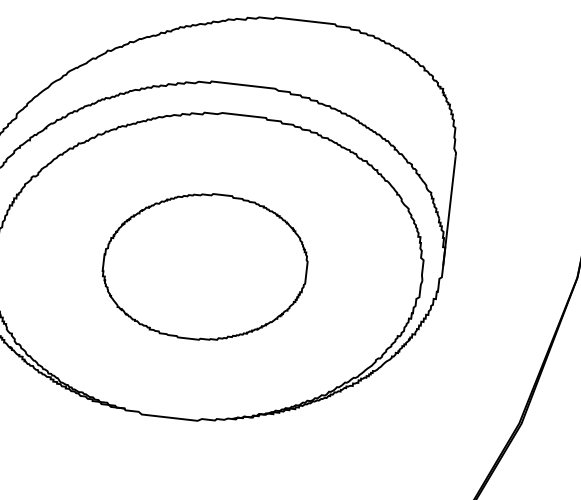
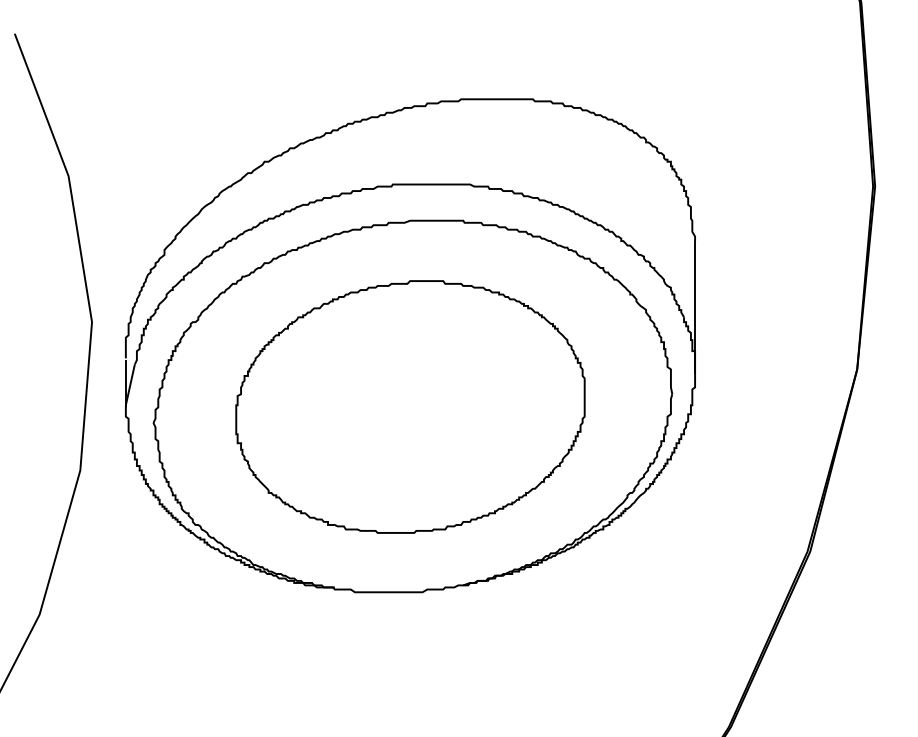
part: (205, 266) -> (410, 406), size x1.43

